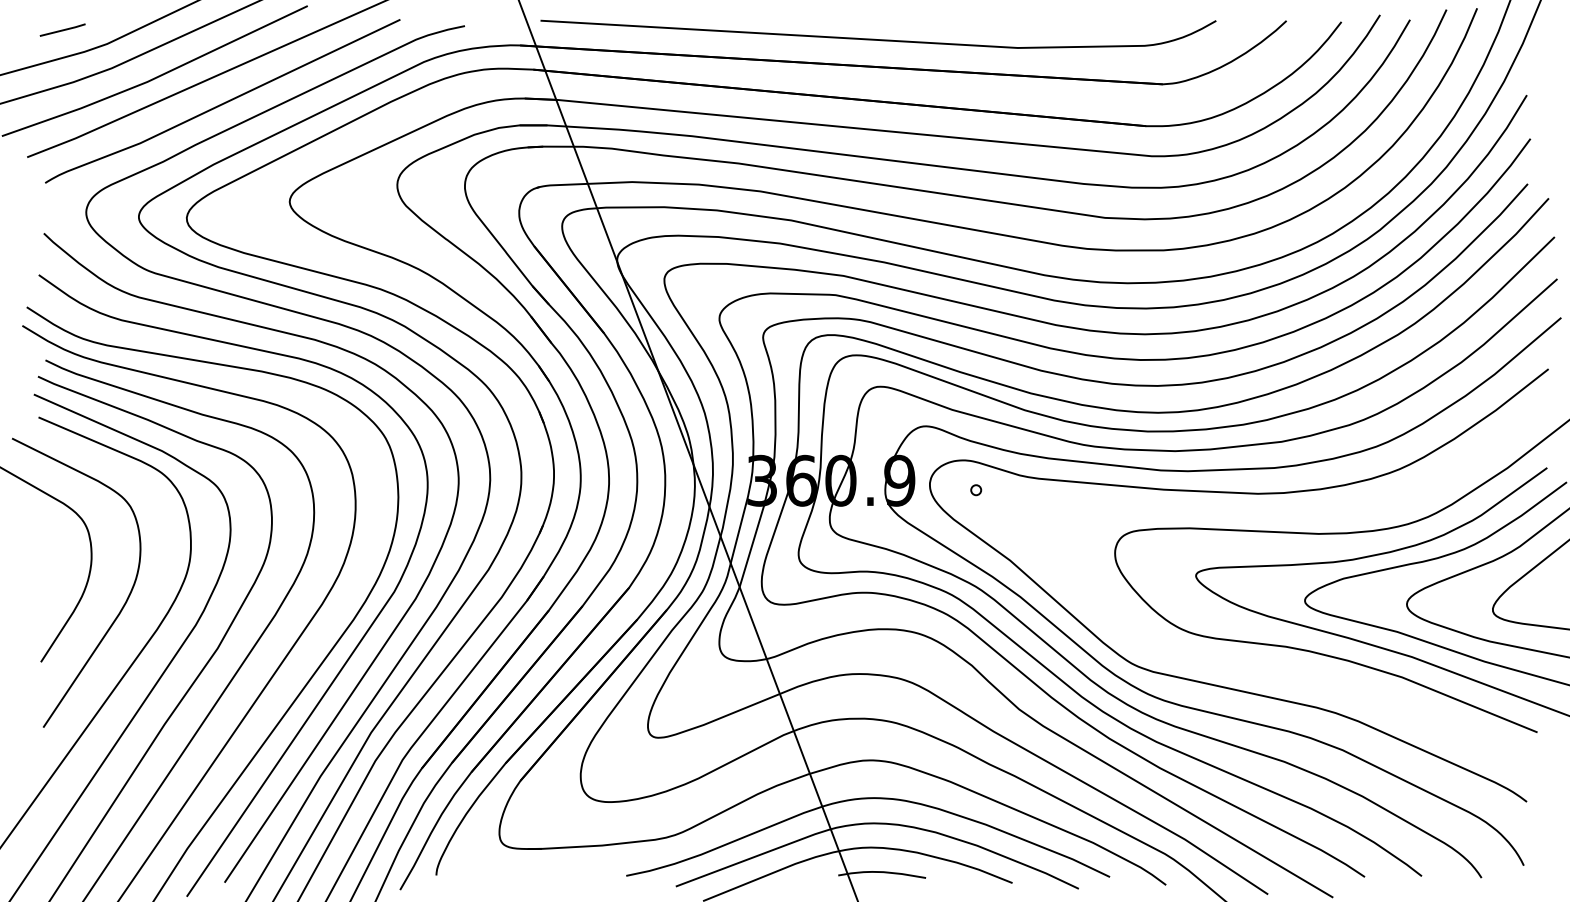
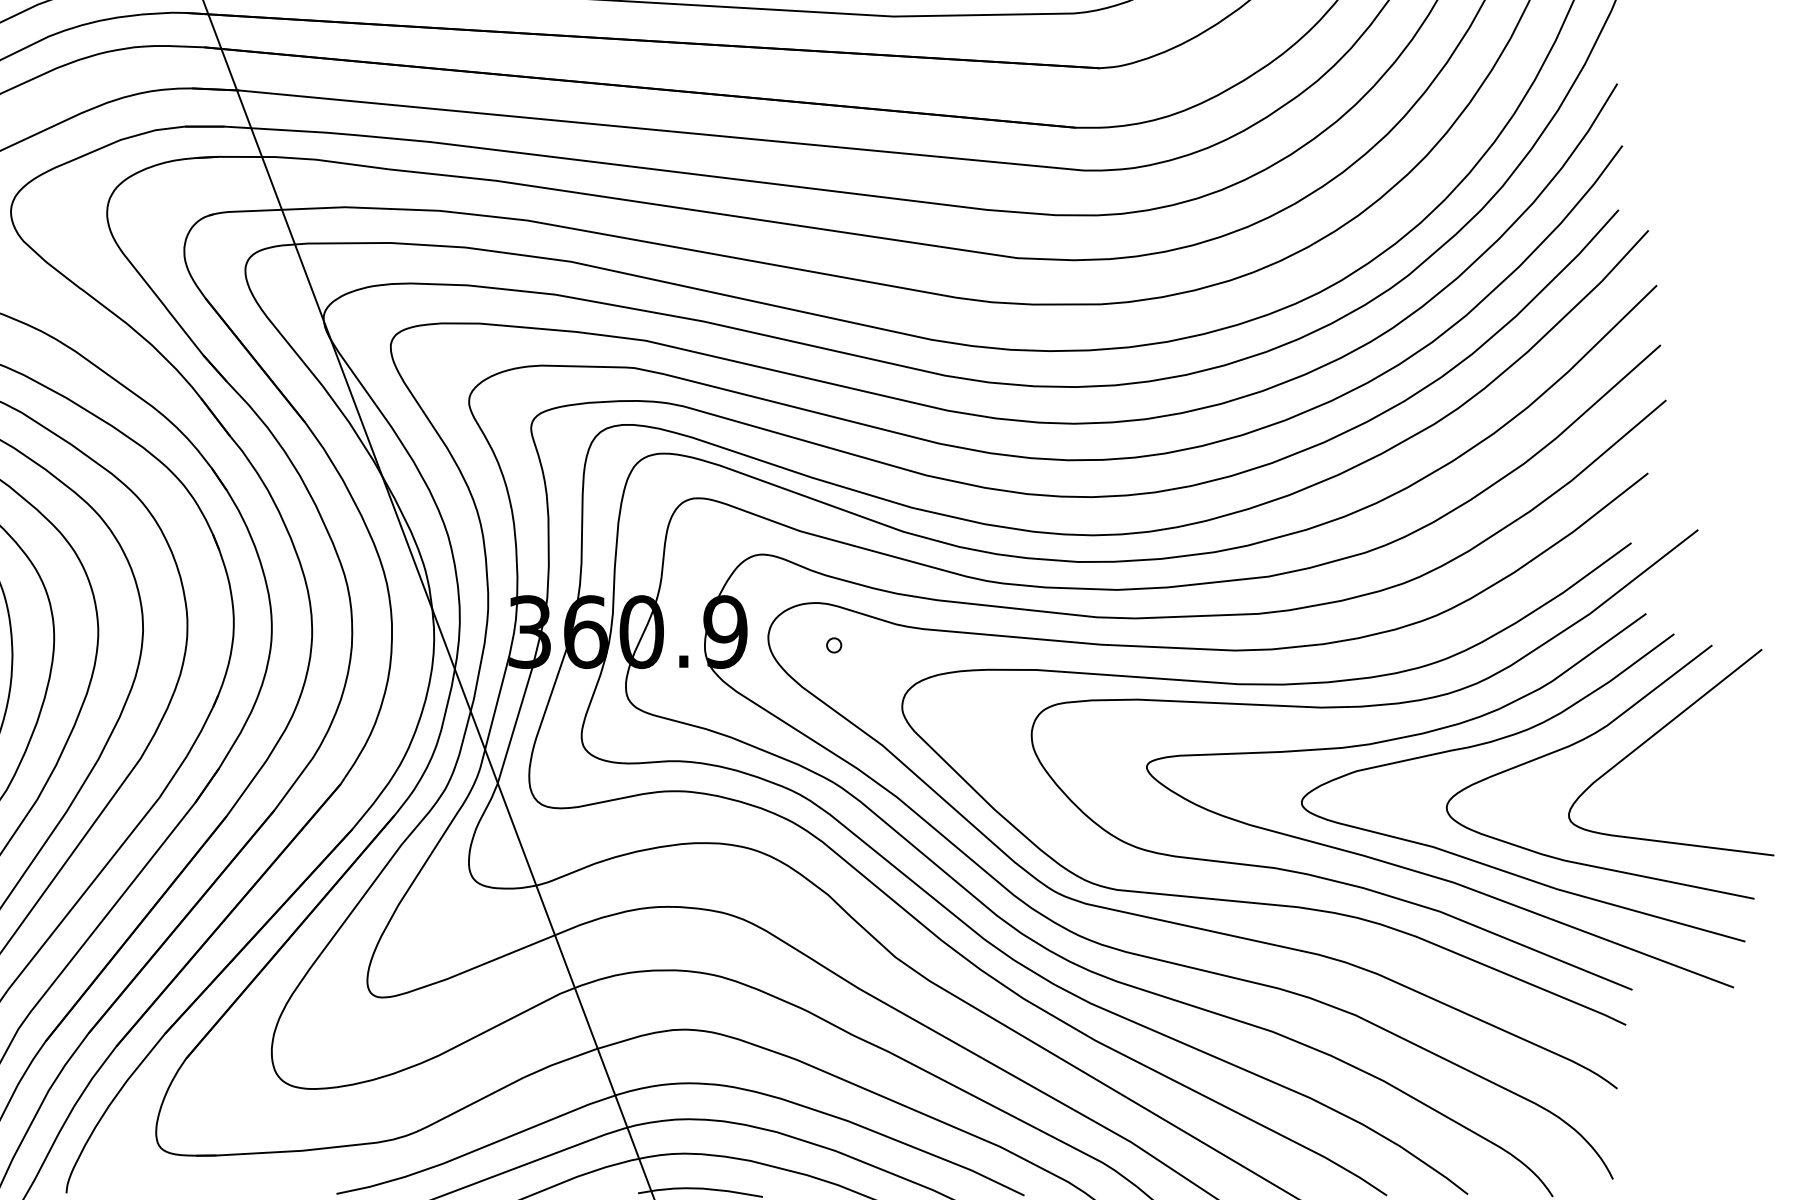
curve: (1280, 518) -> (1266, 685), added

